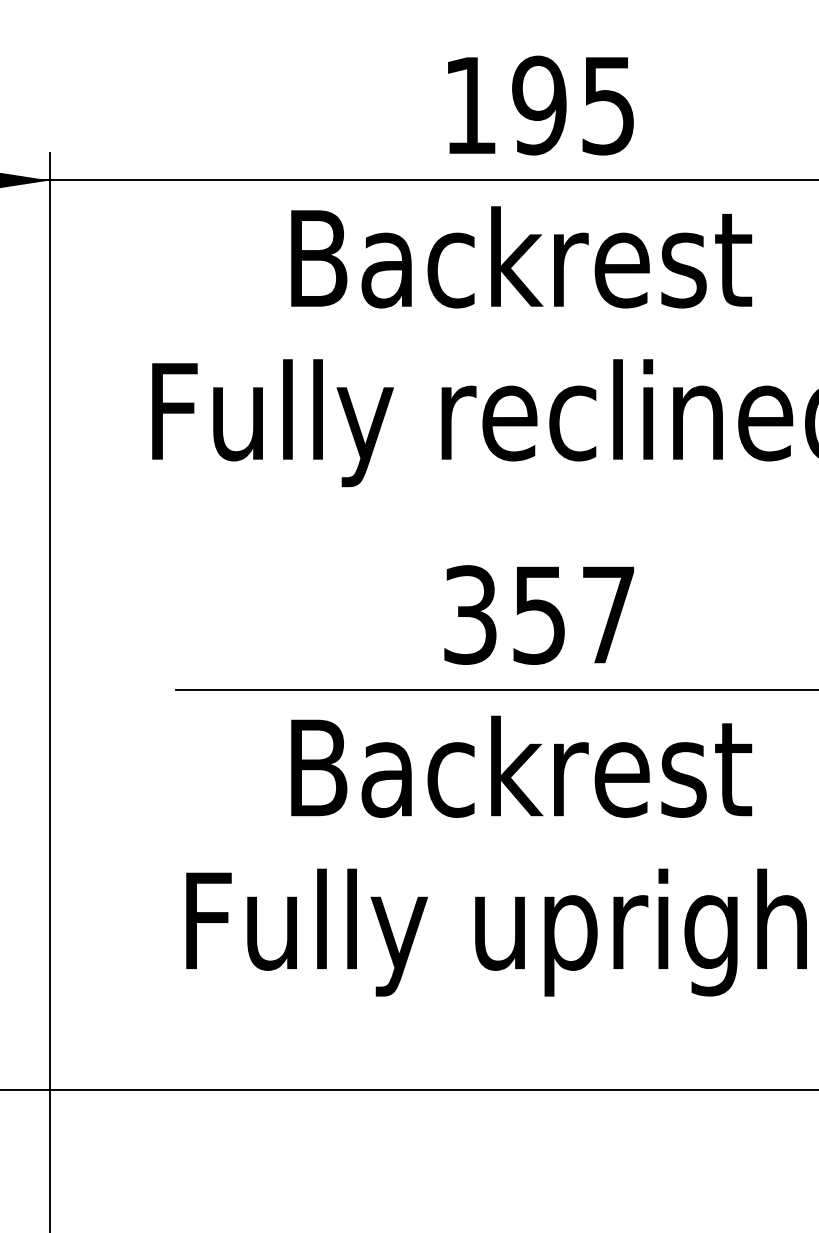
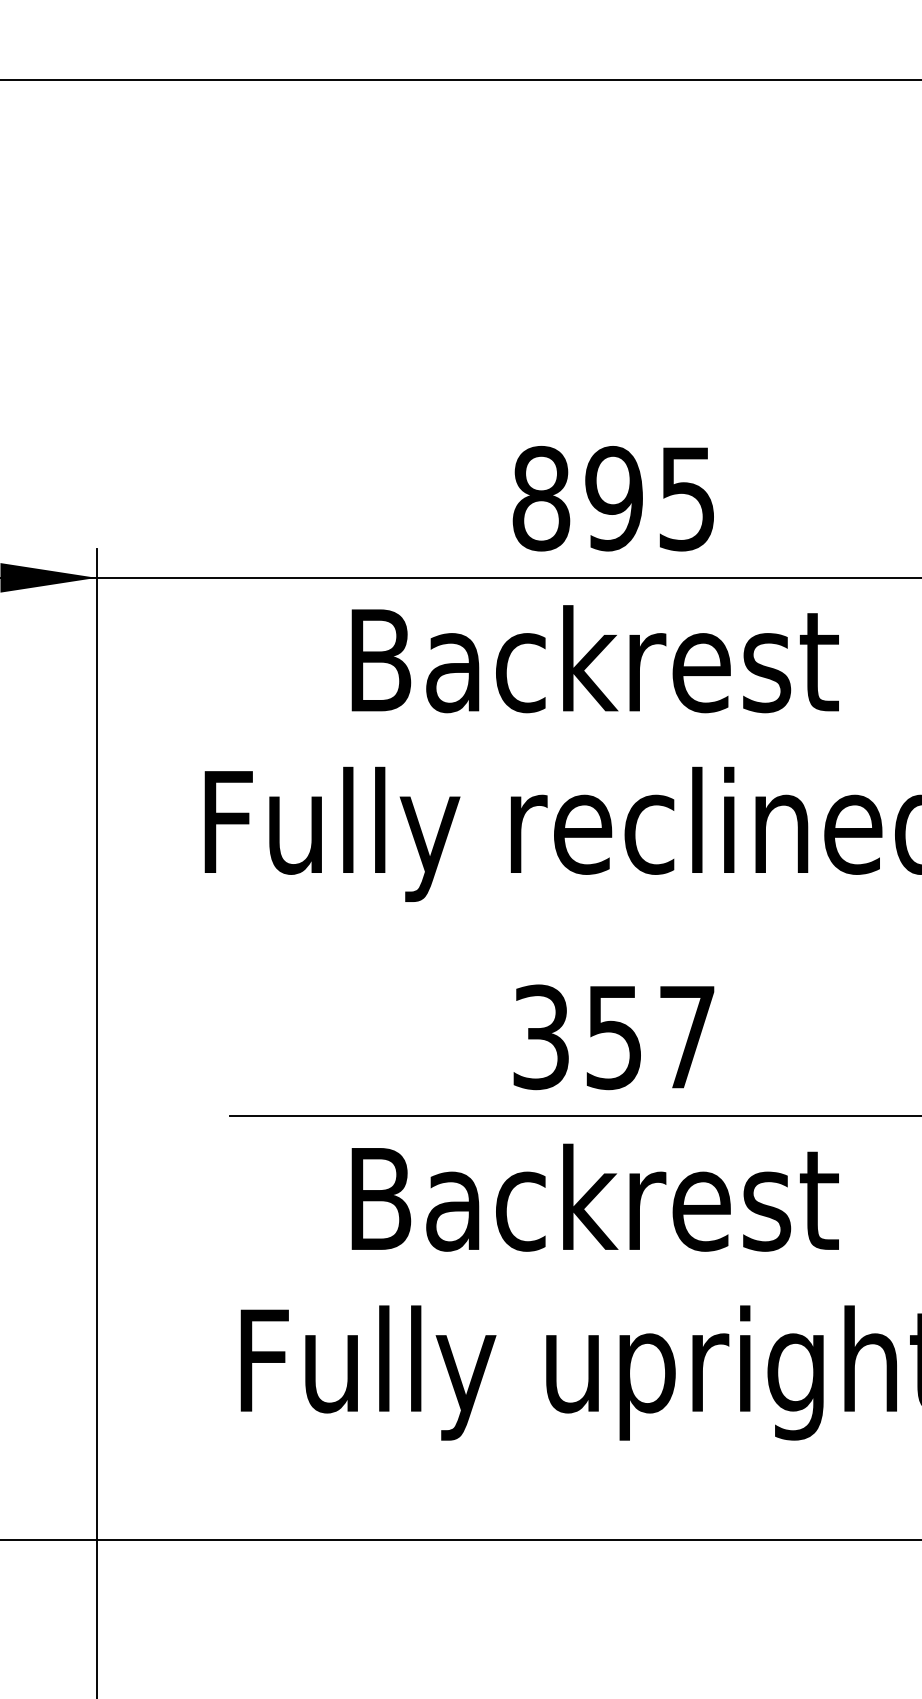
text: (470, 105) -> (541, 498), 195 -> 895

